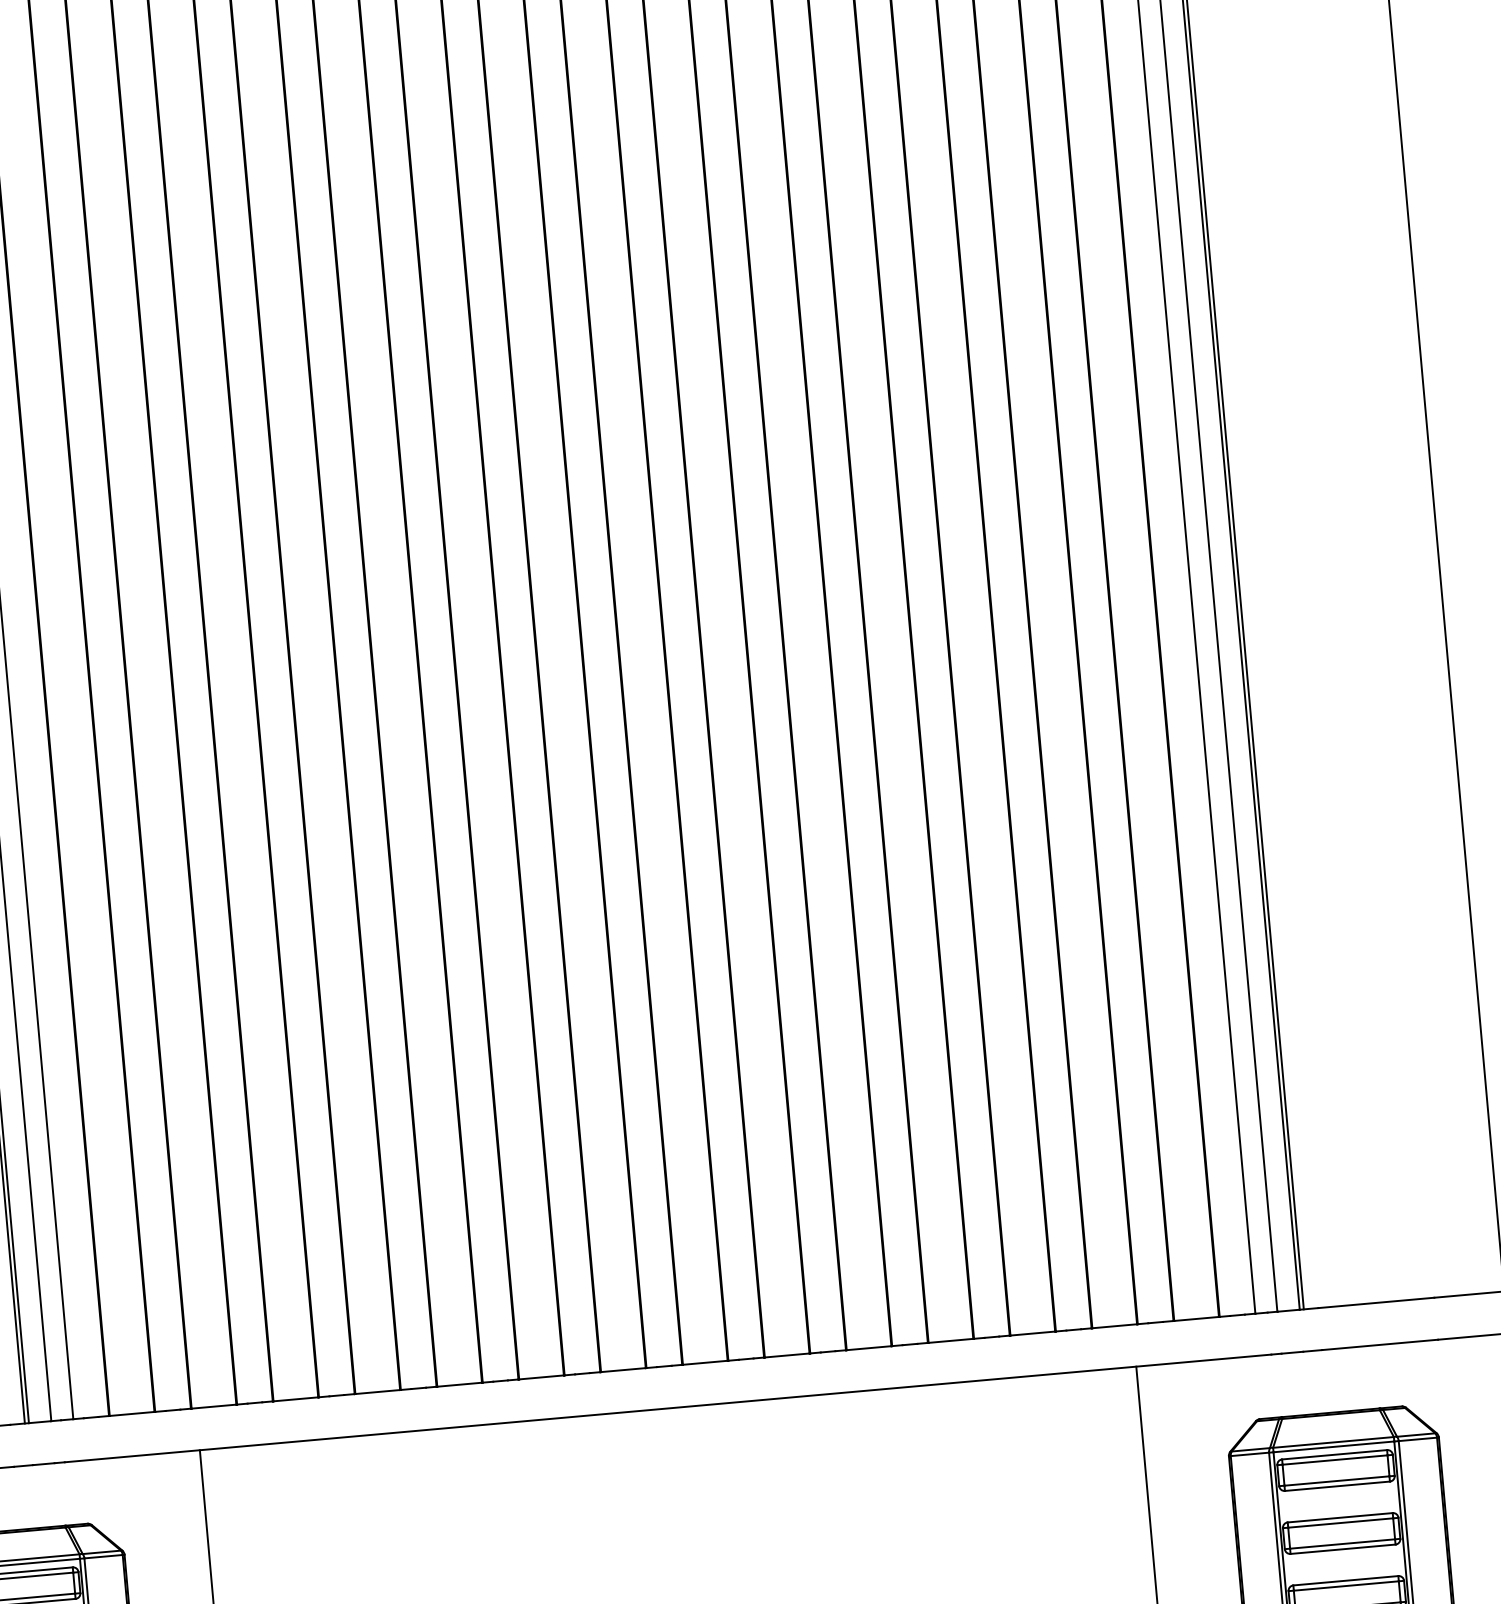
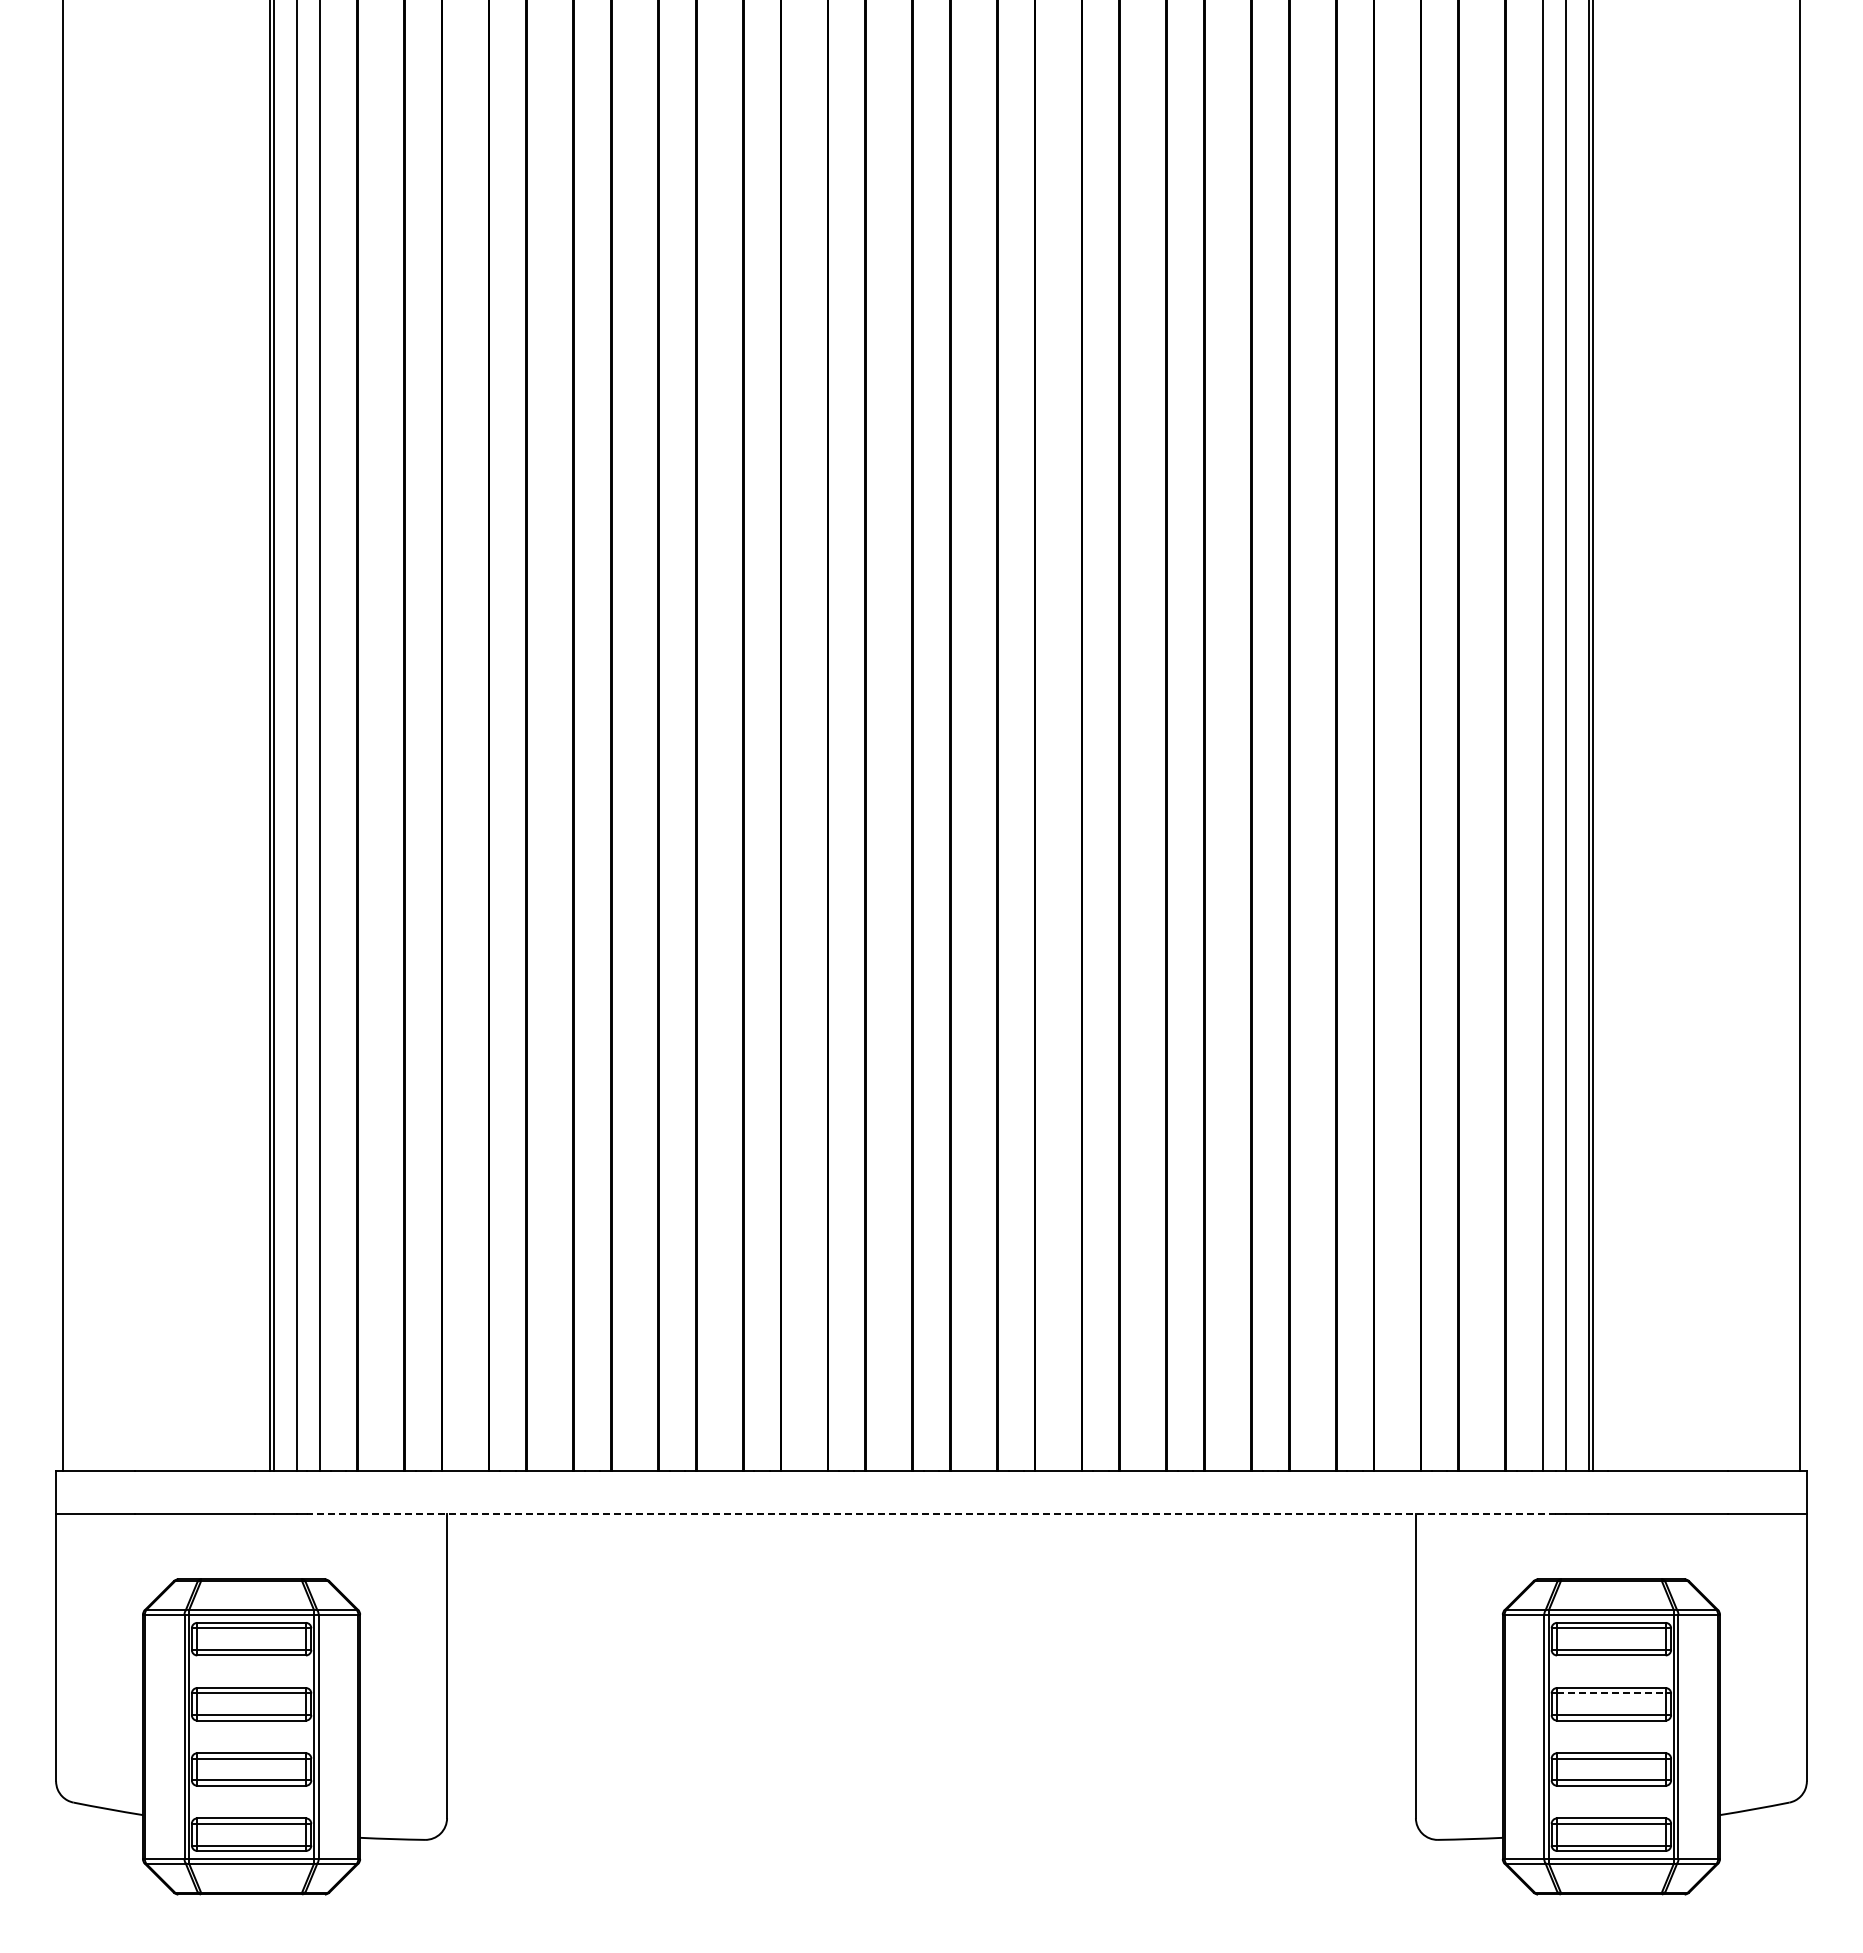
line: (668, 1408) -> (931, 1514), solid -> dashed
line: (1340, 1523) -> (1611, 1693), solid -> dashed

